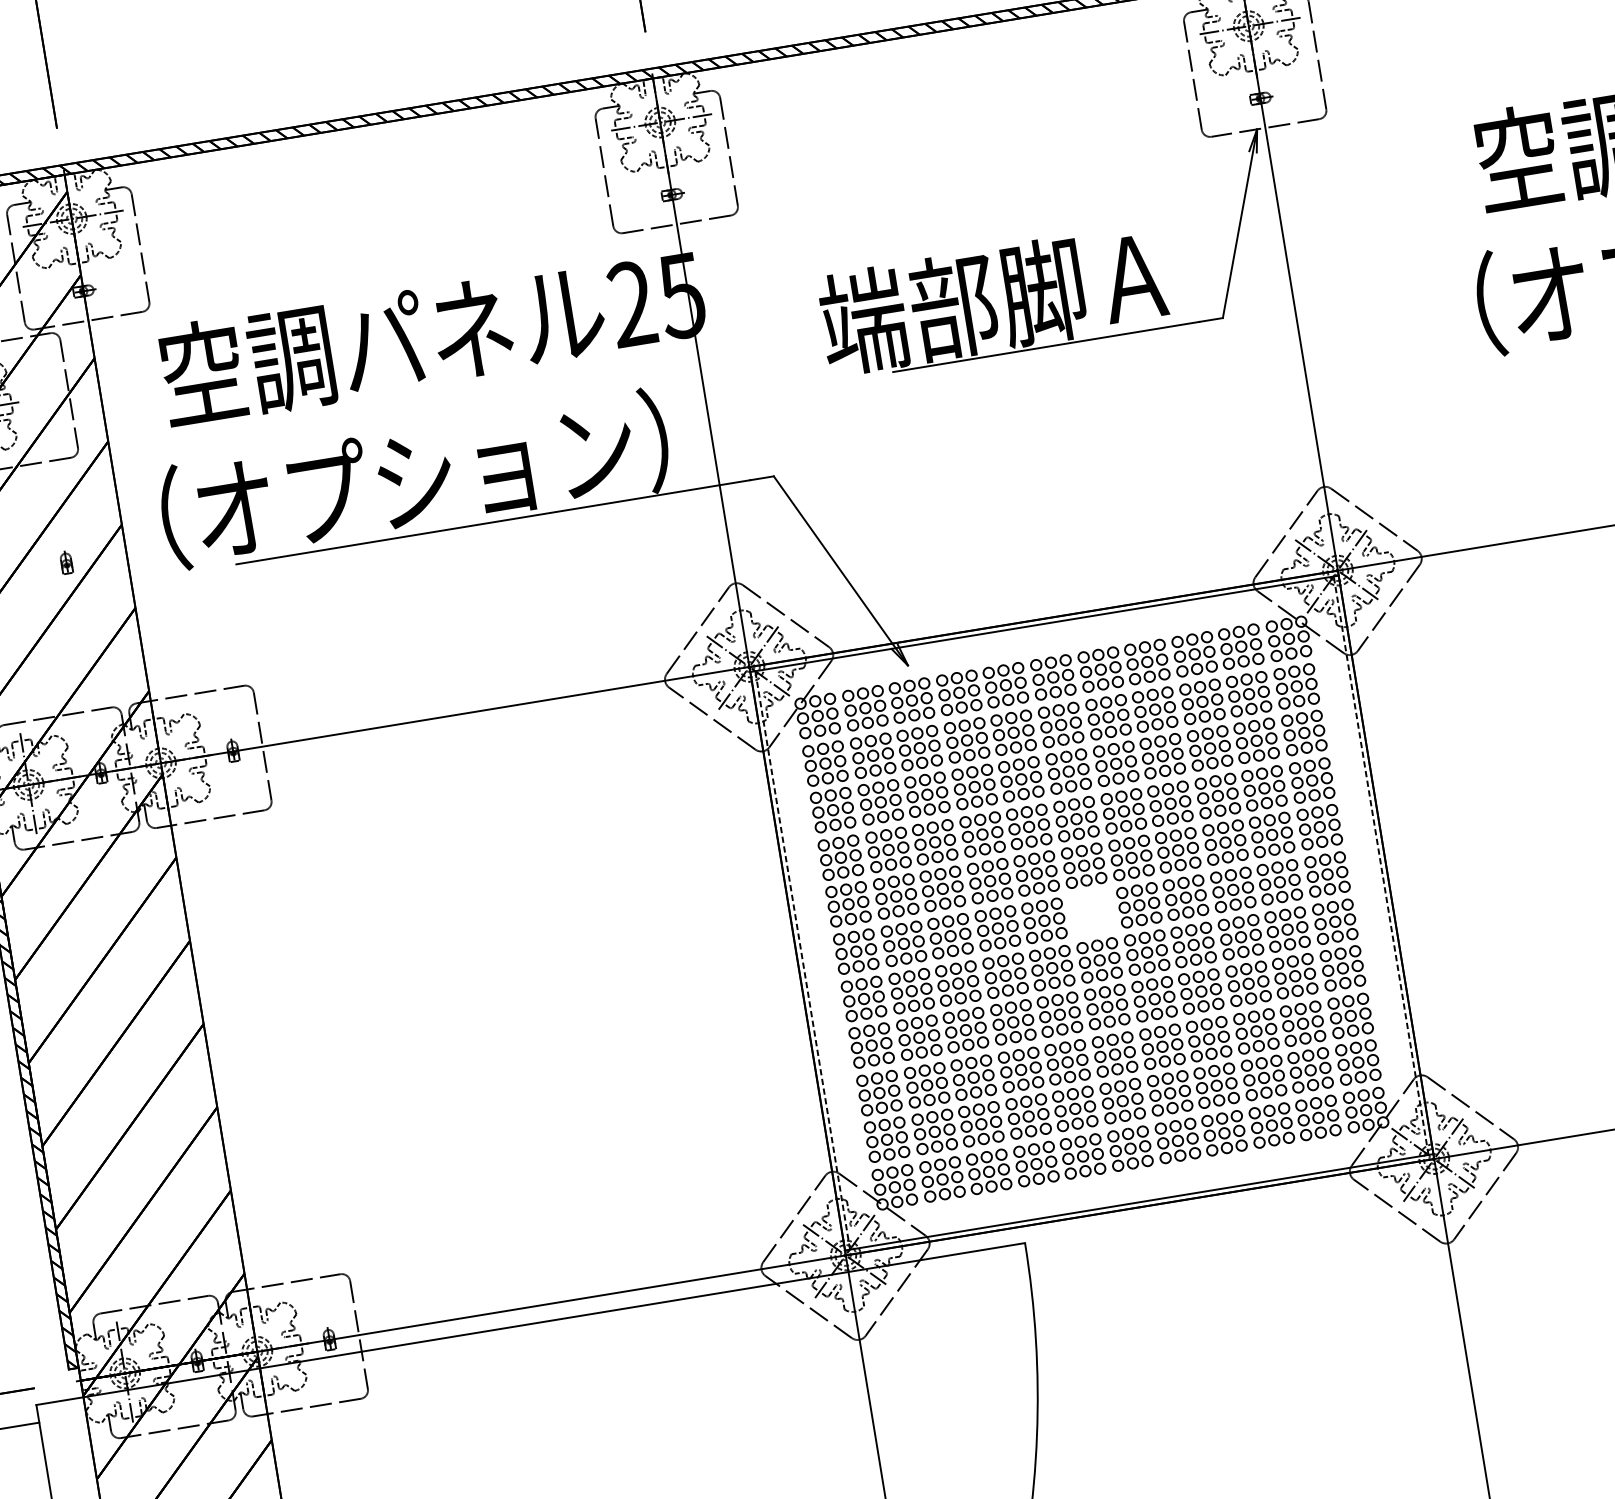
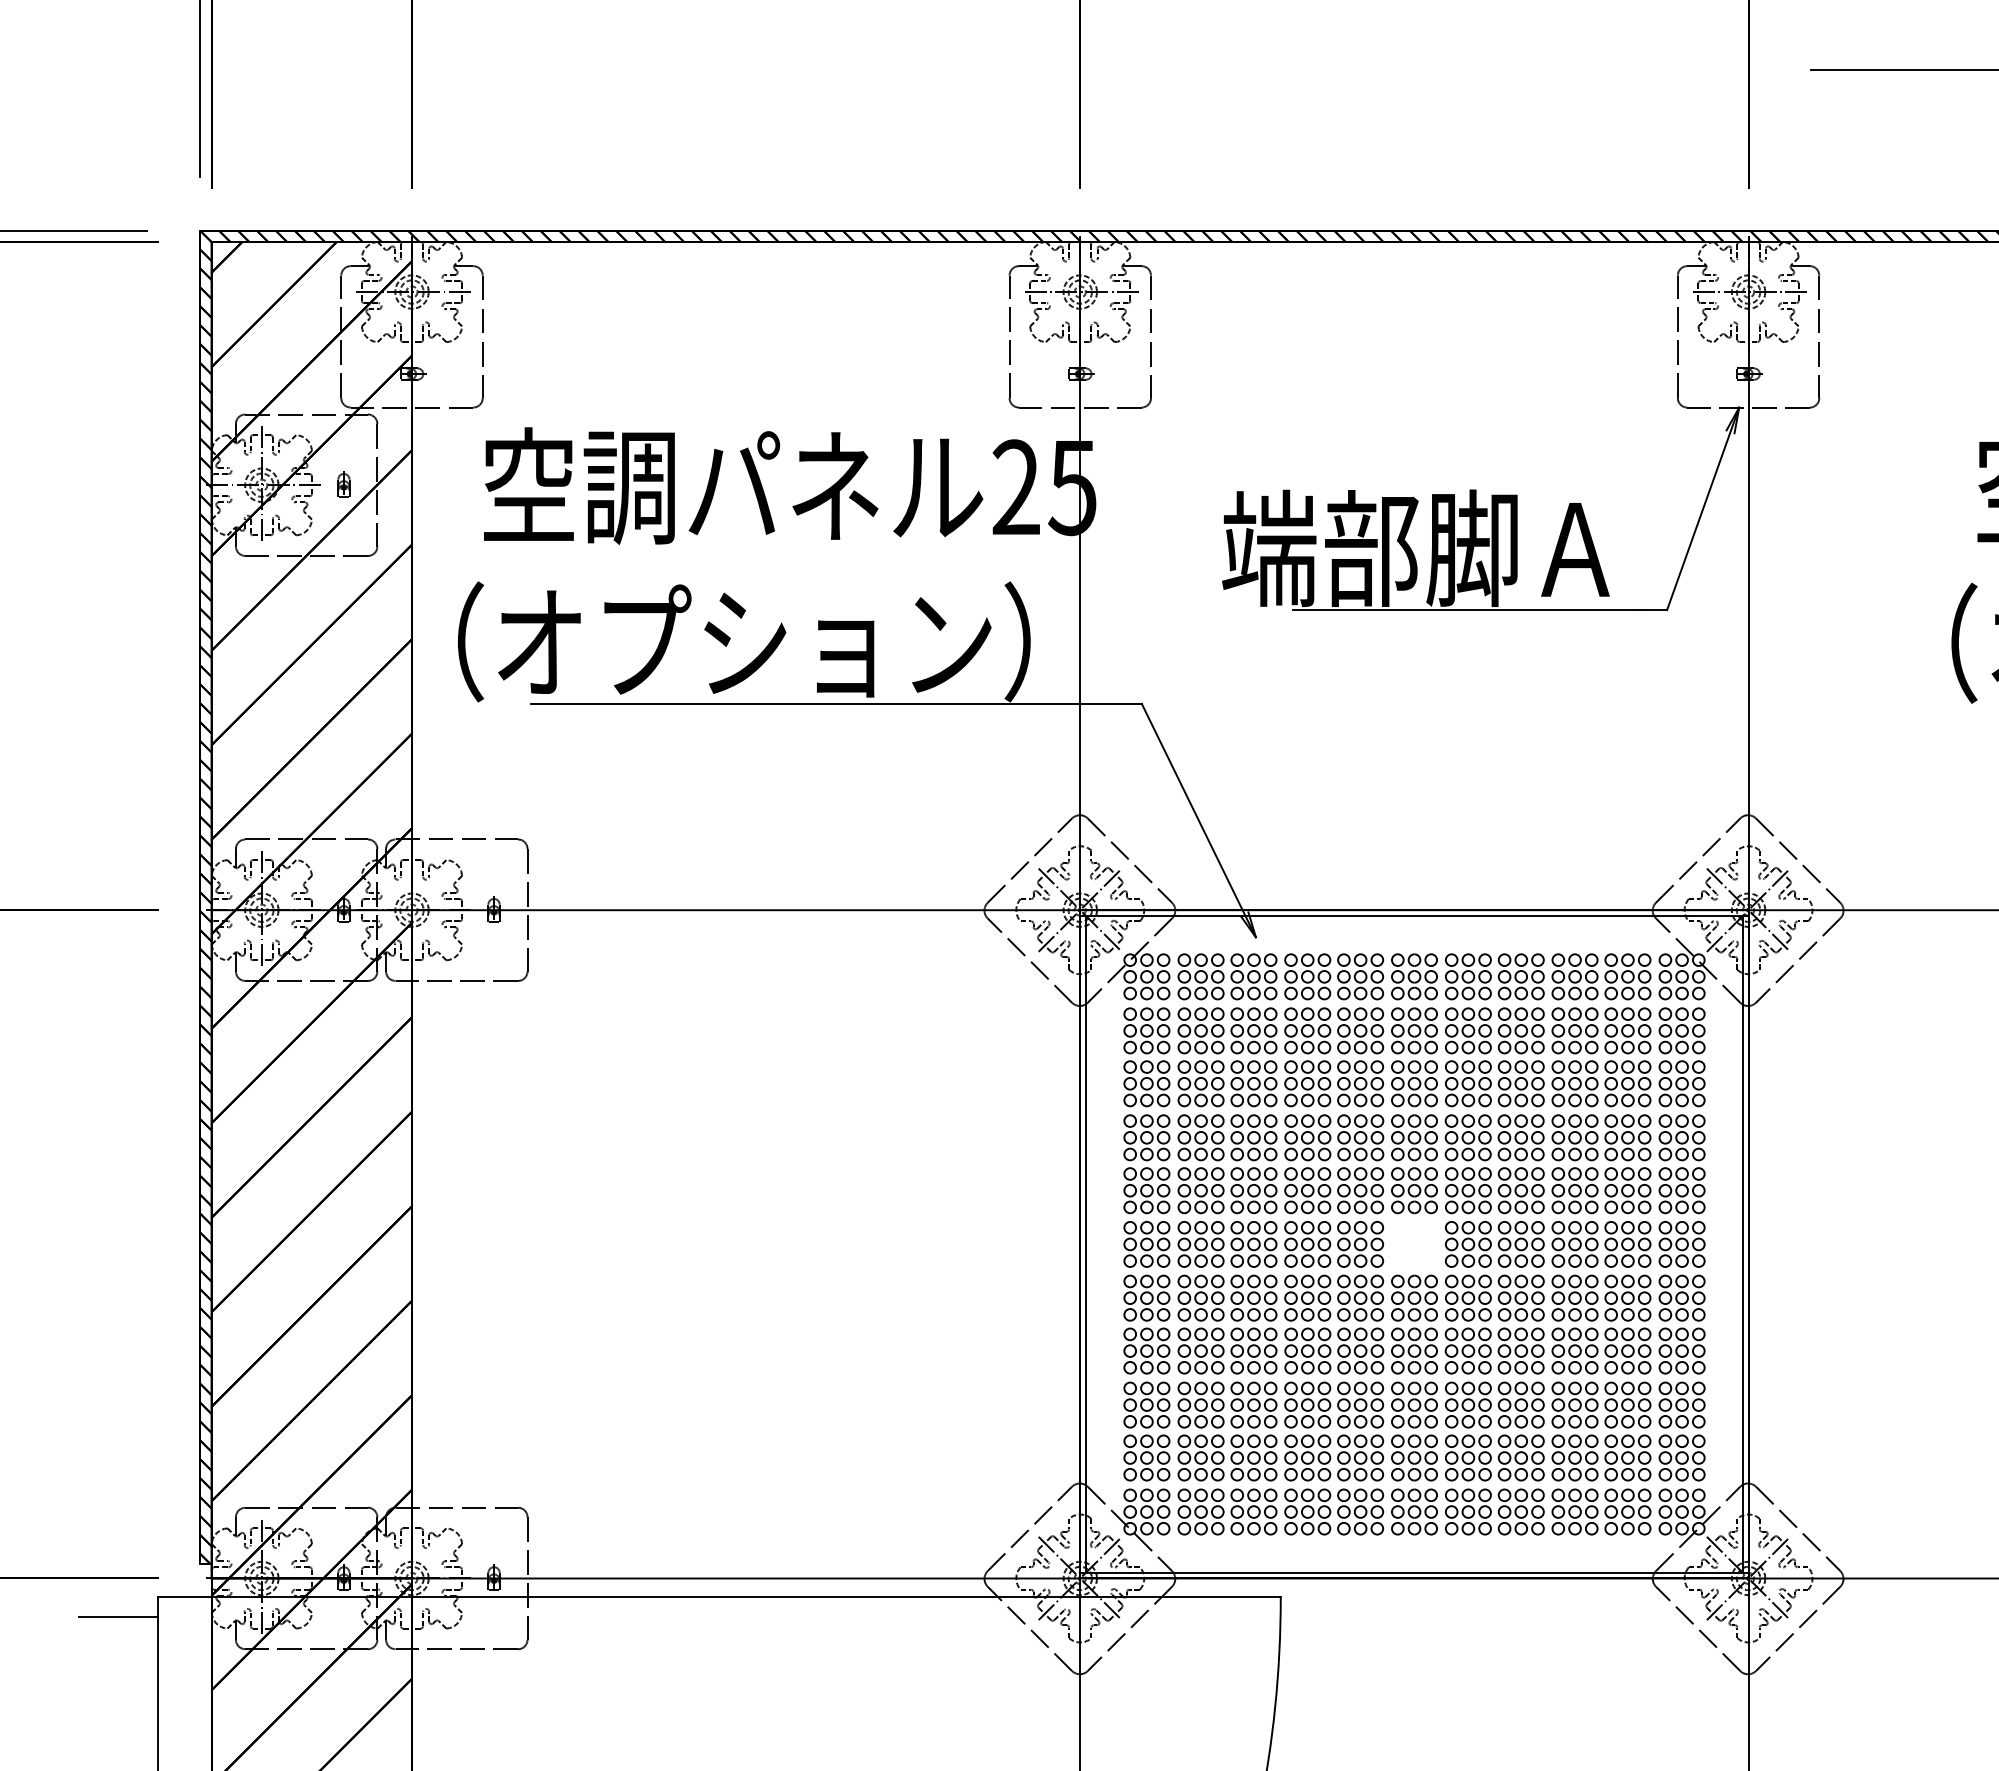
part: (66, 562) -> (343, 484), moved
line: (1380, 864) -> (1742, 1243), dashed -> solid
line: (802, 959) -> (1086, 1243), dashed -> solid

